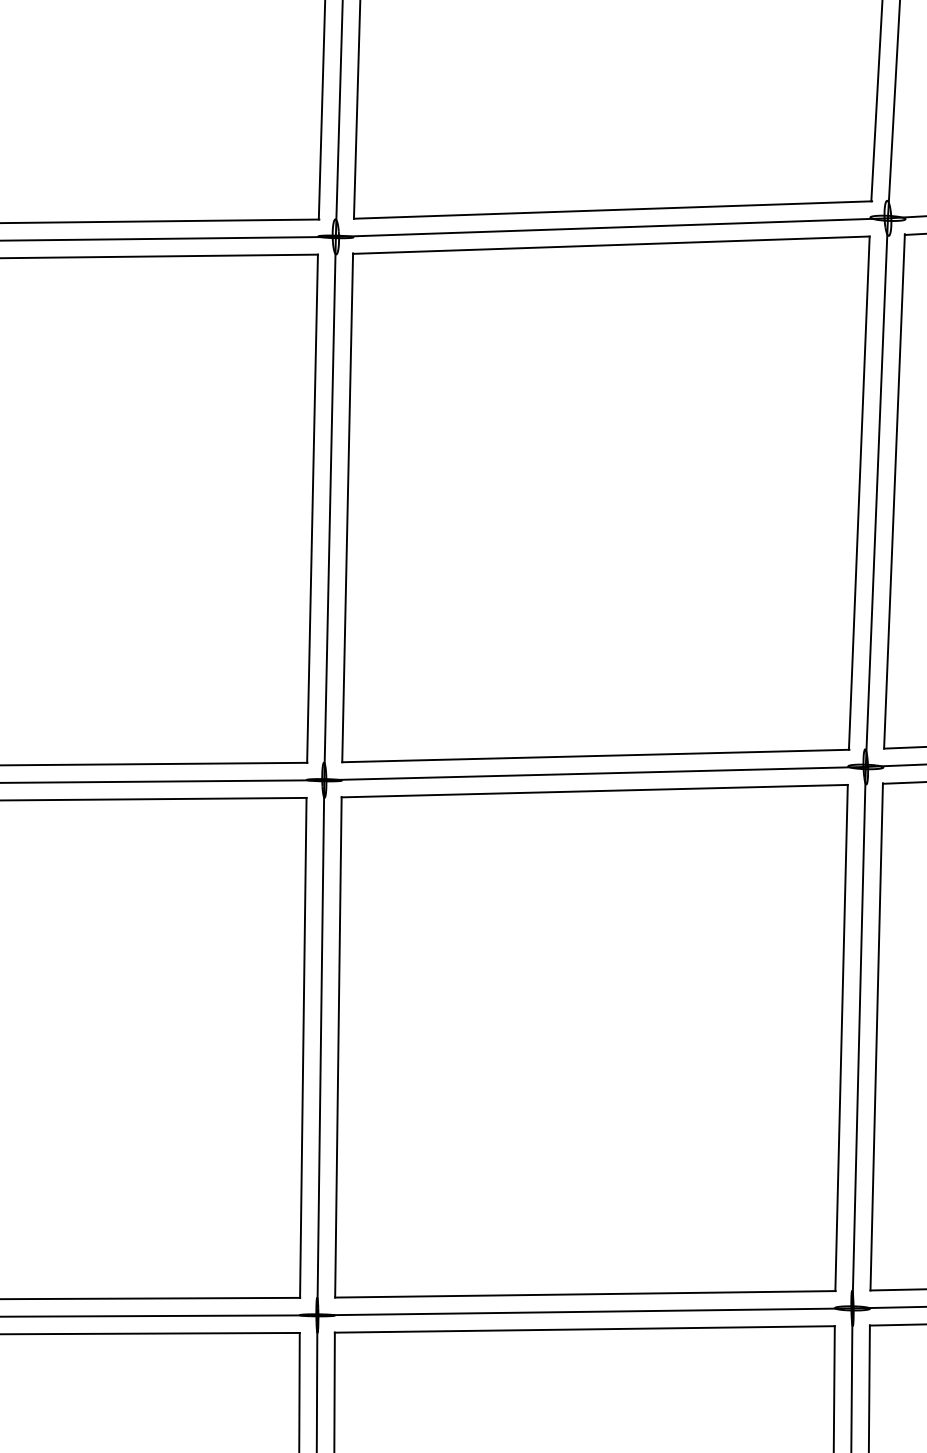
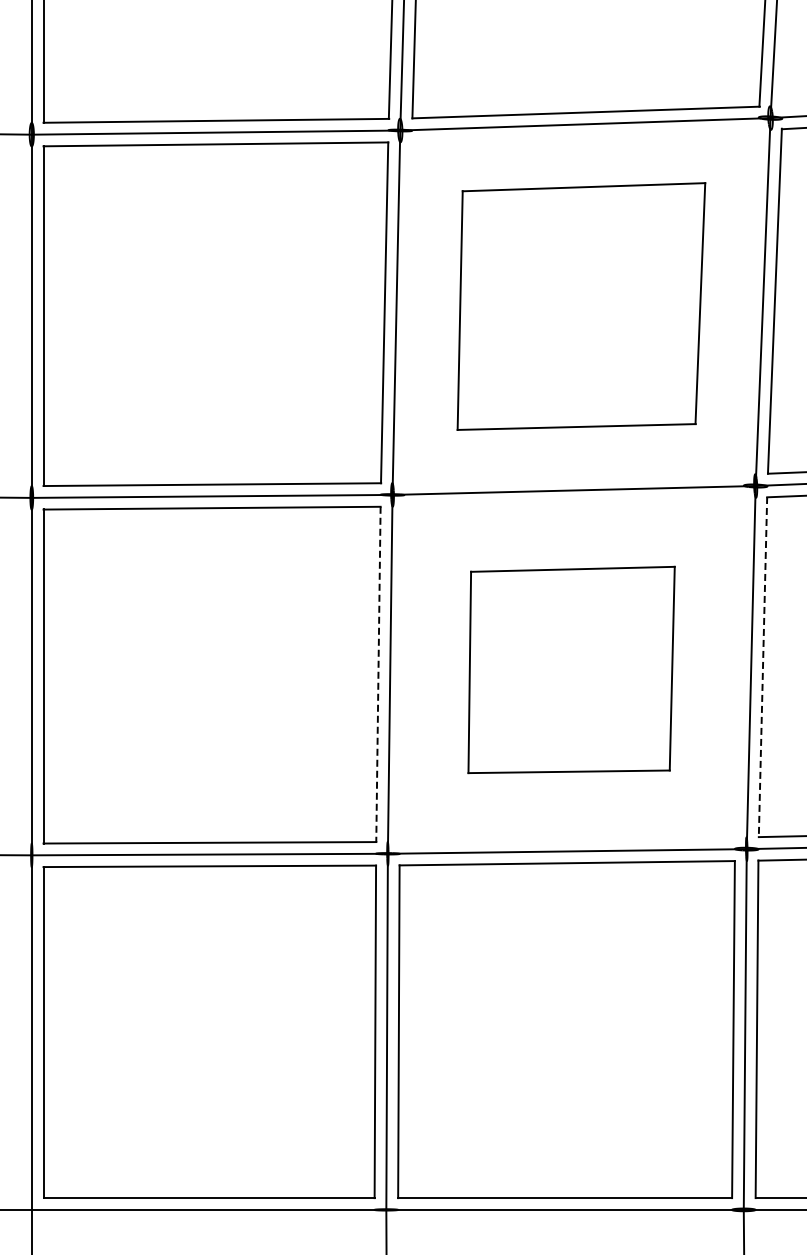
part: (606, 499) -> (581, 306), size x0.7
line: (875, 1037) -> (762, 667), solid -> dashed
part: (591, 1040) -> (571, 669), size x0.6
line: (303, 1047) -> (378, 674), solid -> dashed

